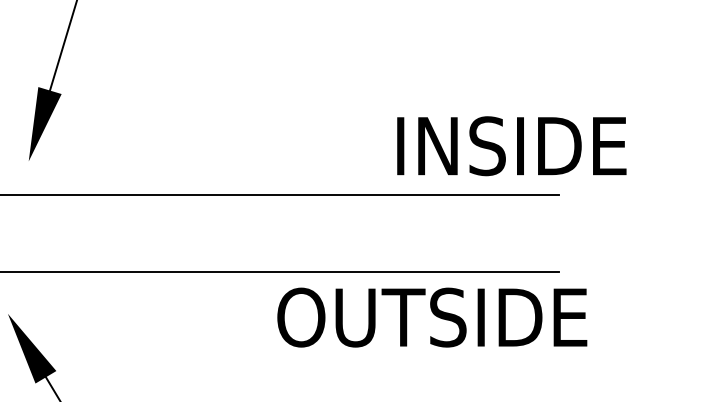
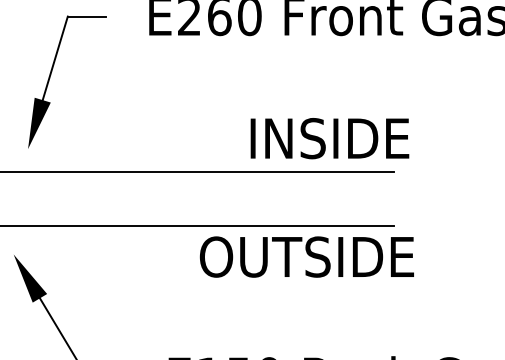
text: (511, 146) -> (329, 138), moved

